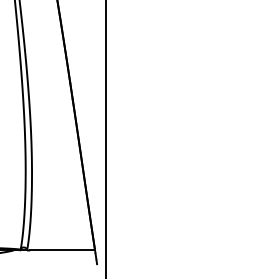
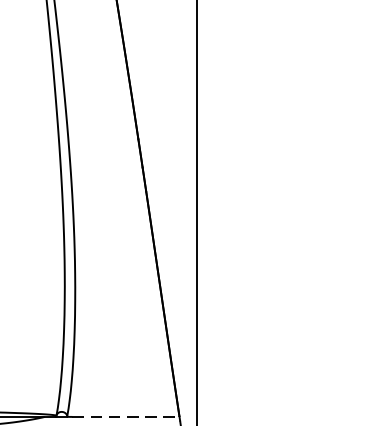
line: (63, 250) -> (127, 416), solid -> dashed

